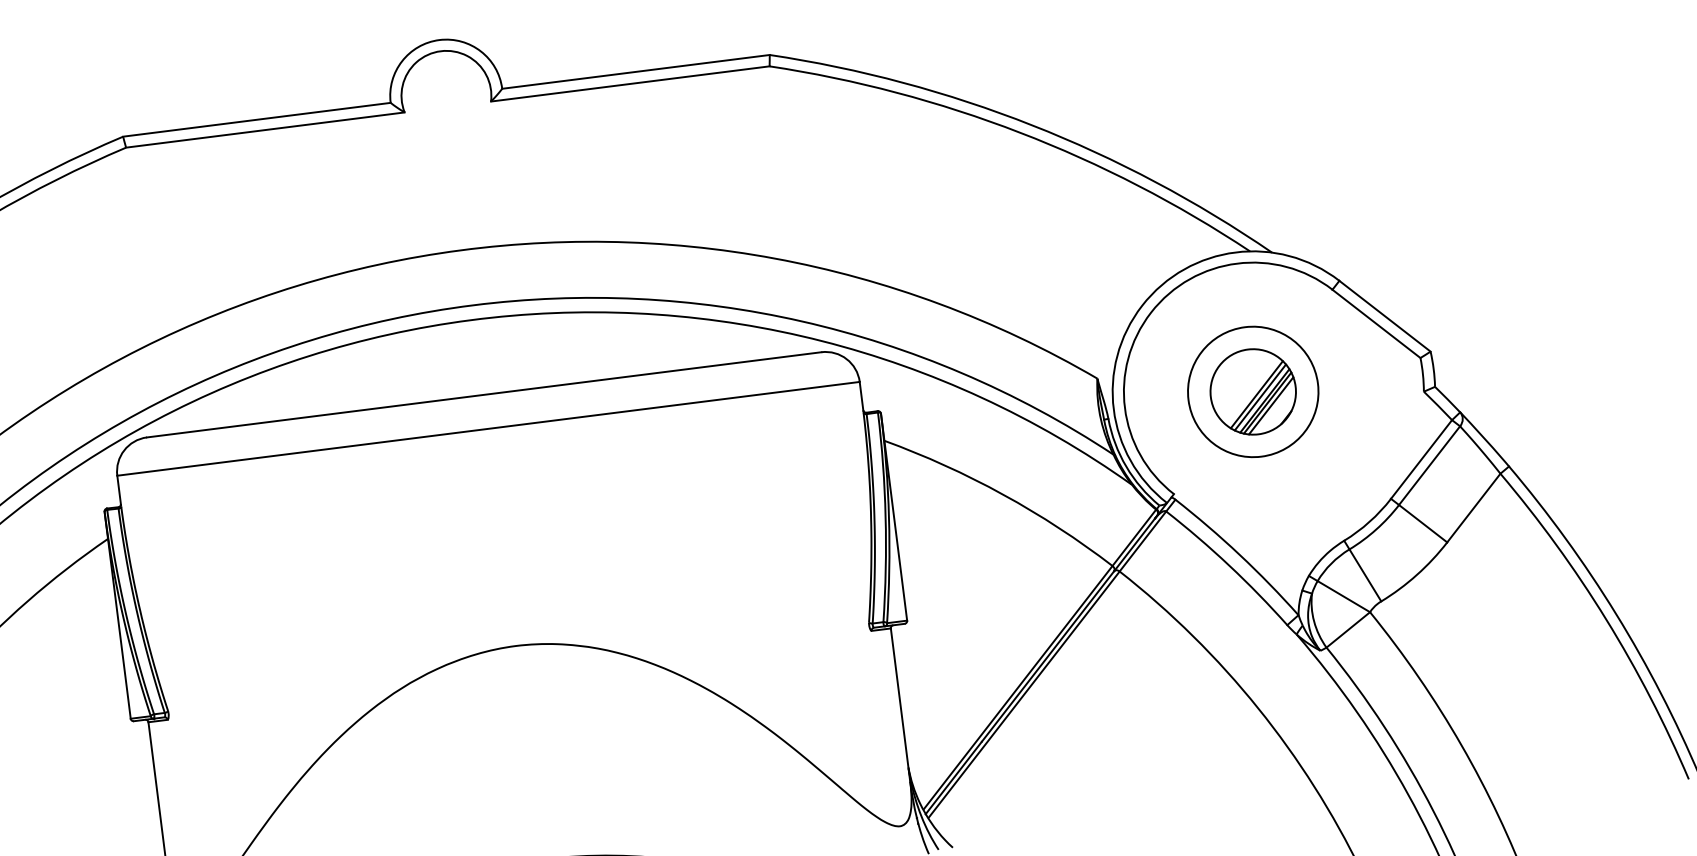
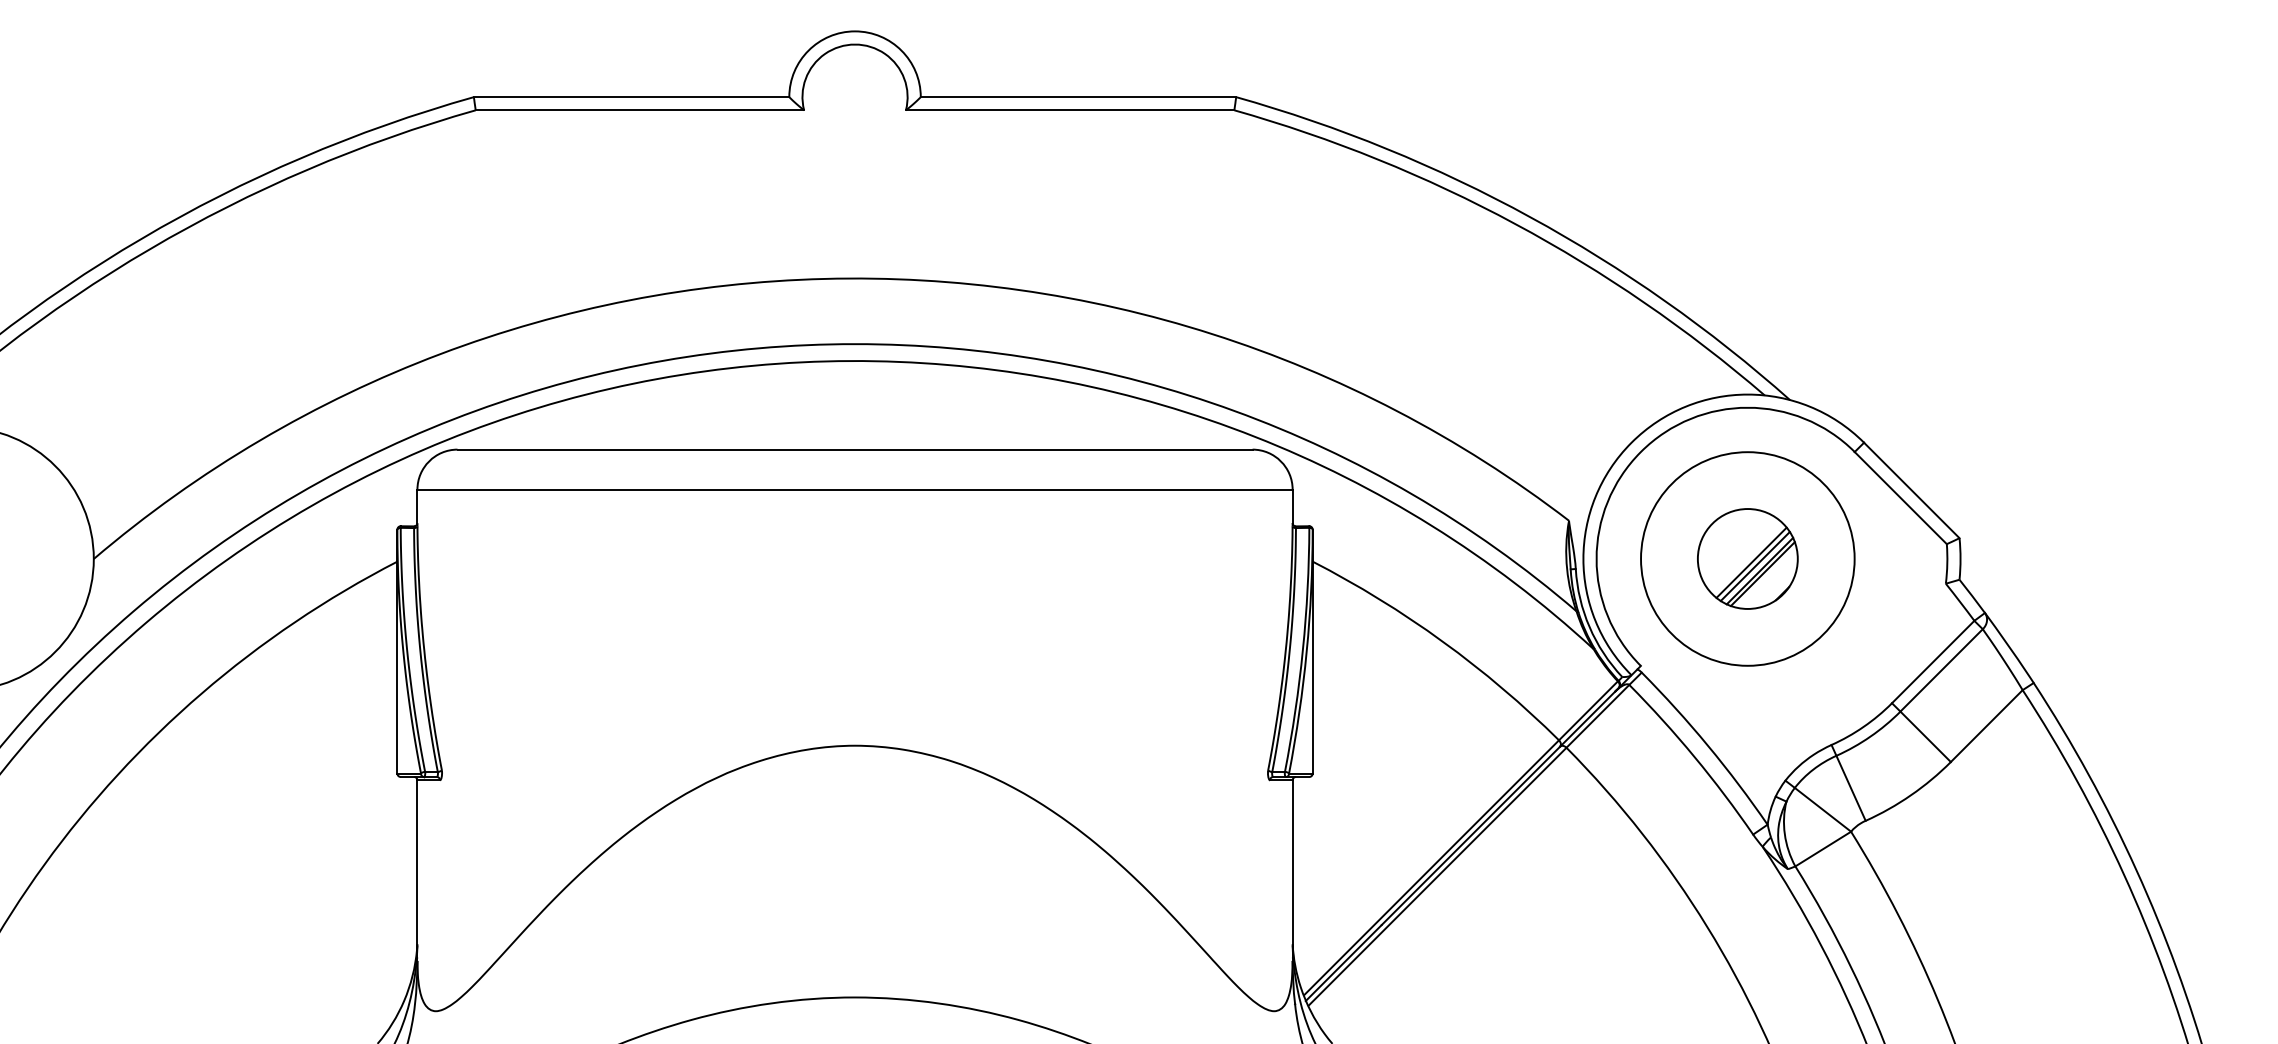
circle: (1252, 391) -> (1747, 558), size x1.4
line: (1271, 405) -> (1766, 577), removed

